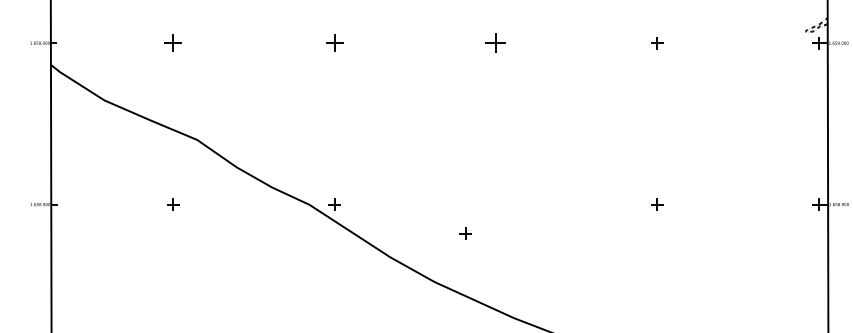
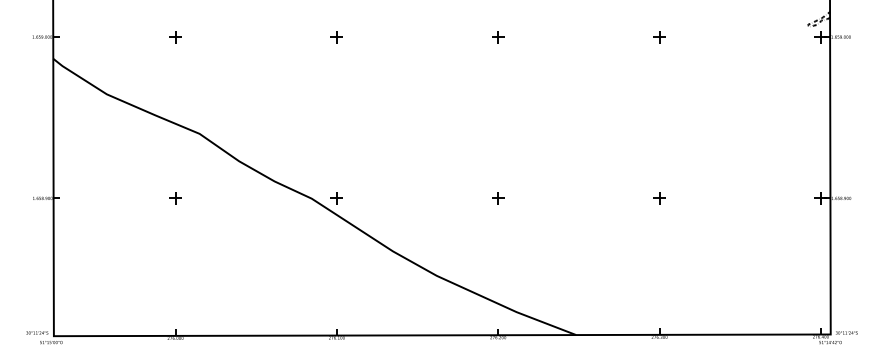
part: (173, 43) -> (175, 37), size x0.71
part: (334, 43) -> (336, 37), size x0.71
part: (496, 43) -> (498, 37), size x0.62
part: (466, 233) -> (498, 198), moved

